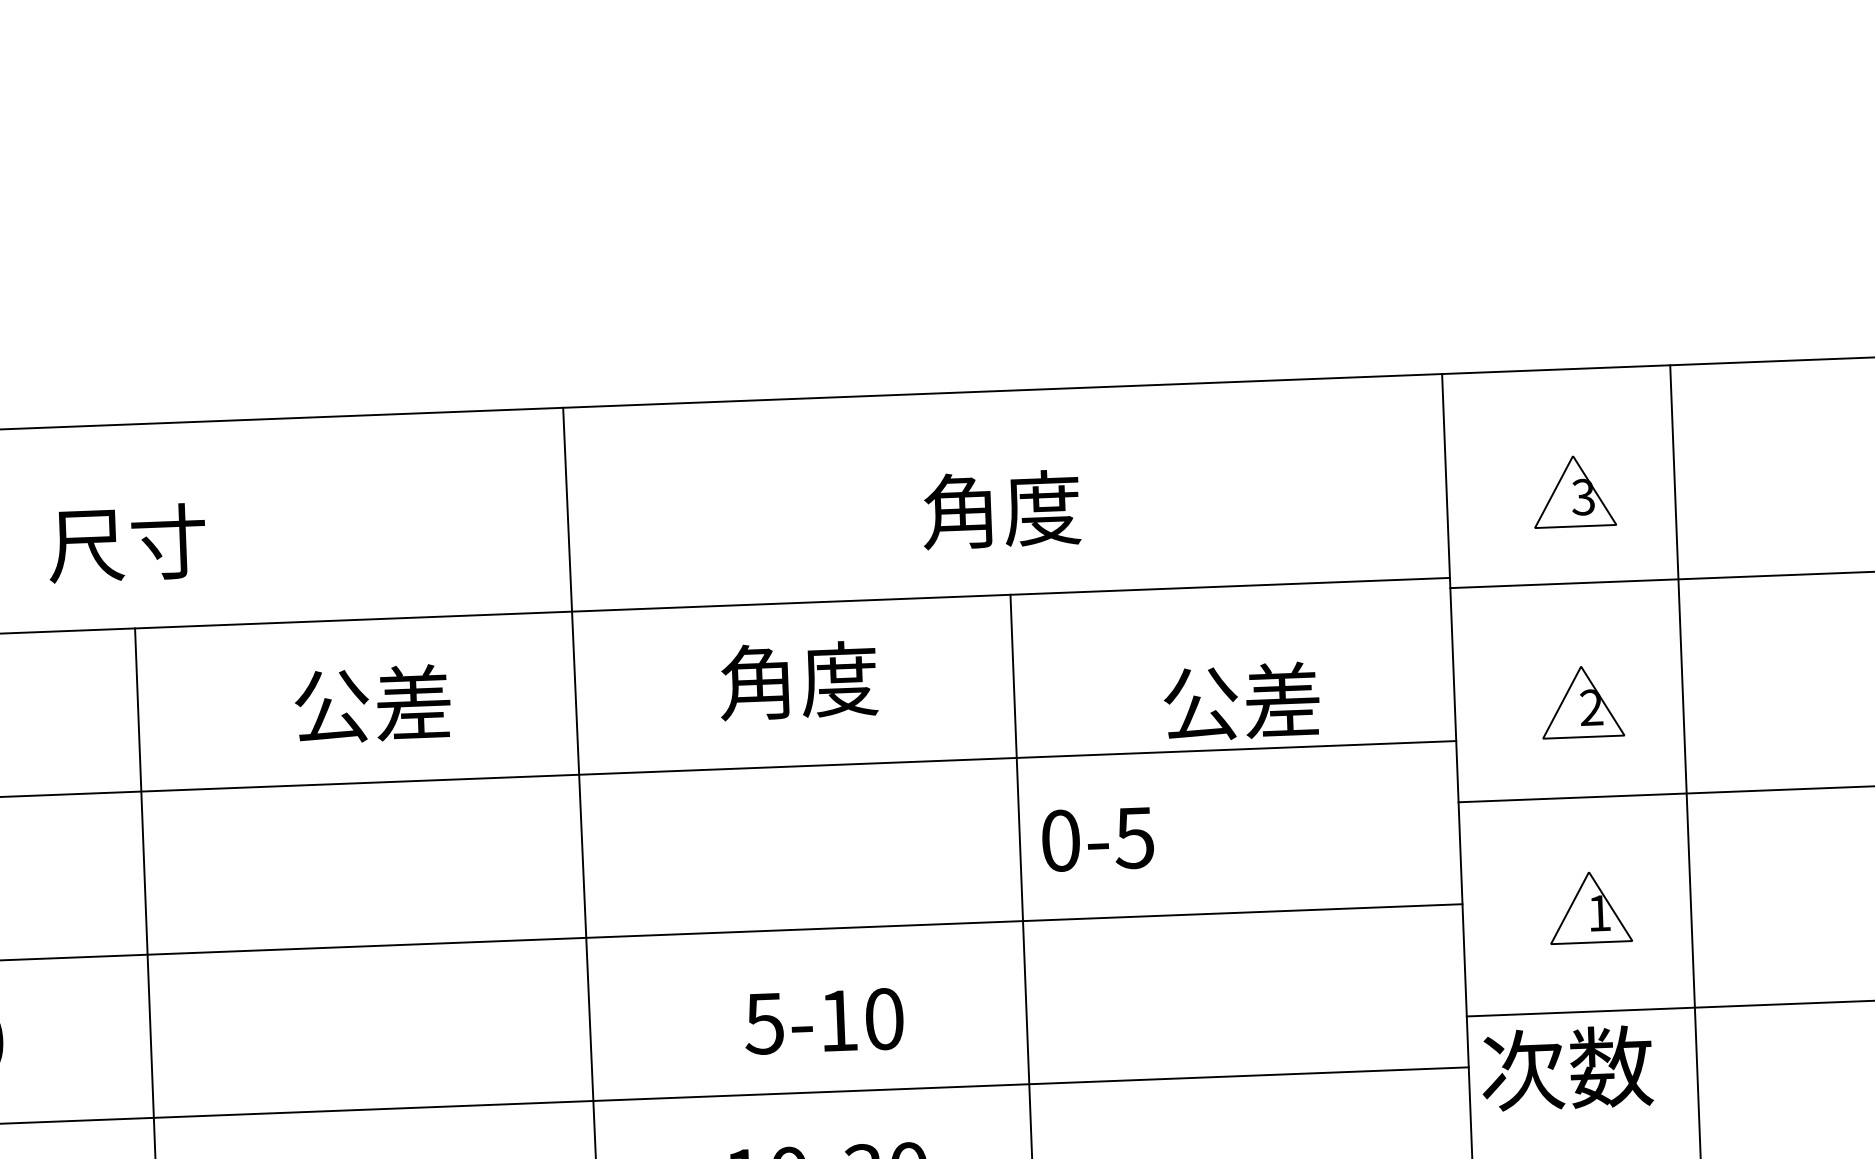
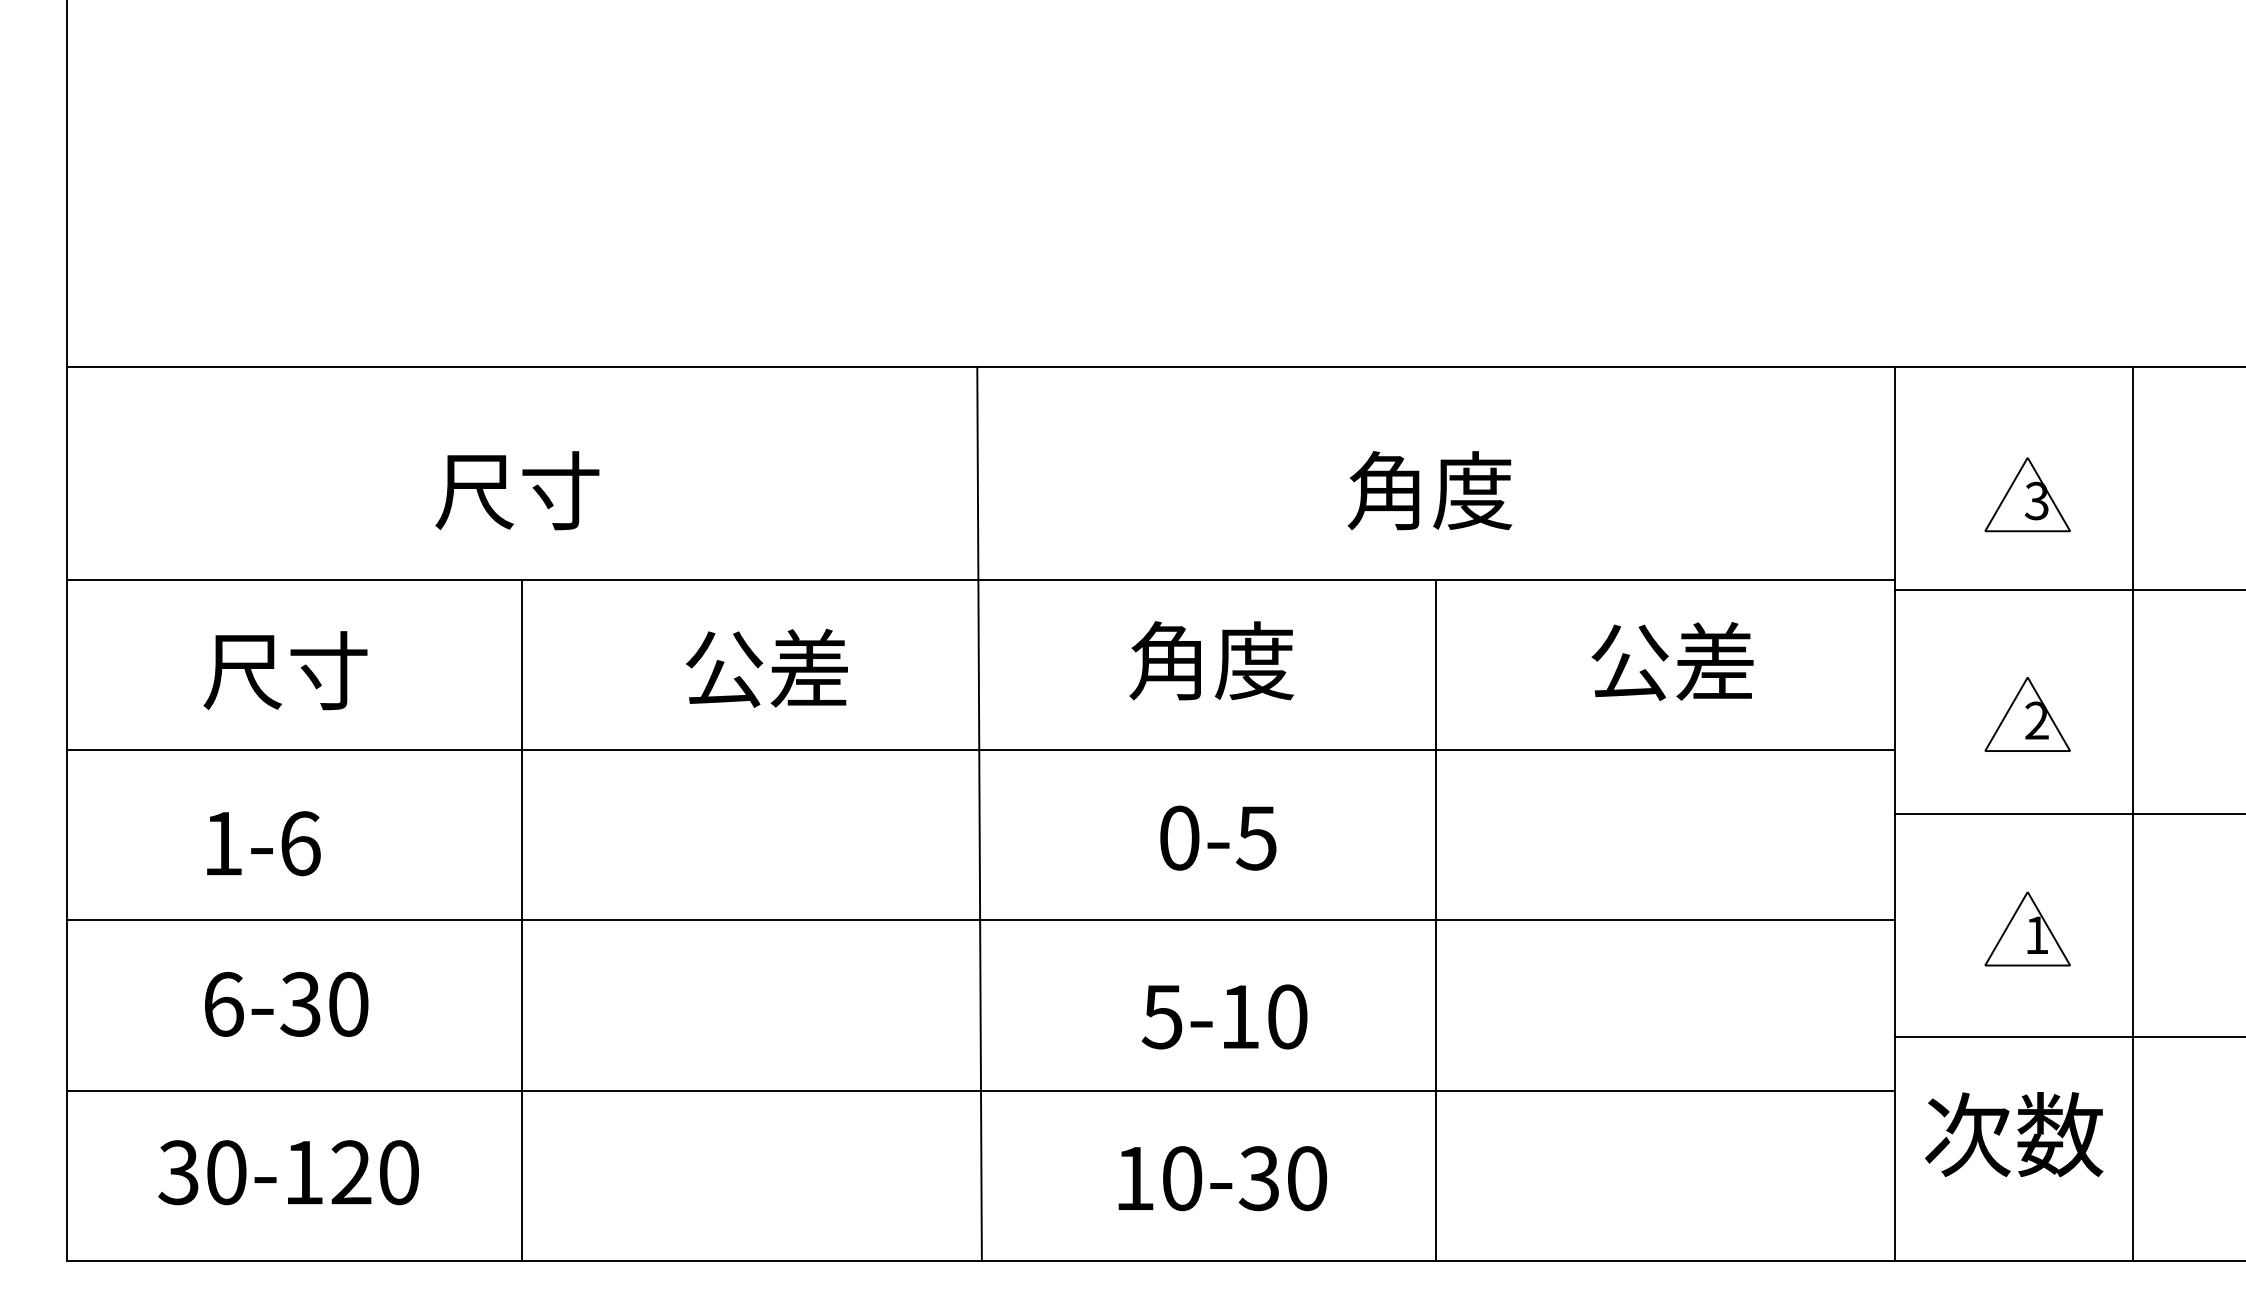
text: (1241, 701) -> (1672, 661), moved
text: (1098, 838) -> (1218, 837), moved
text: (1567, 1068) -> (2014, 1134), moved

